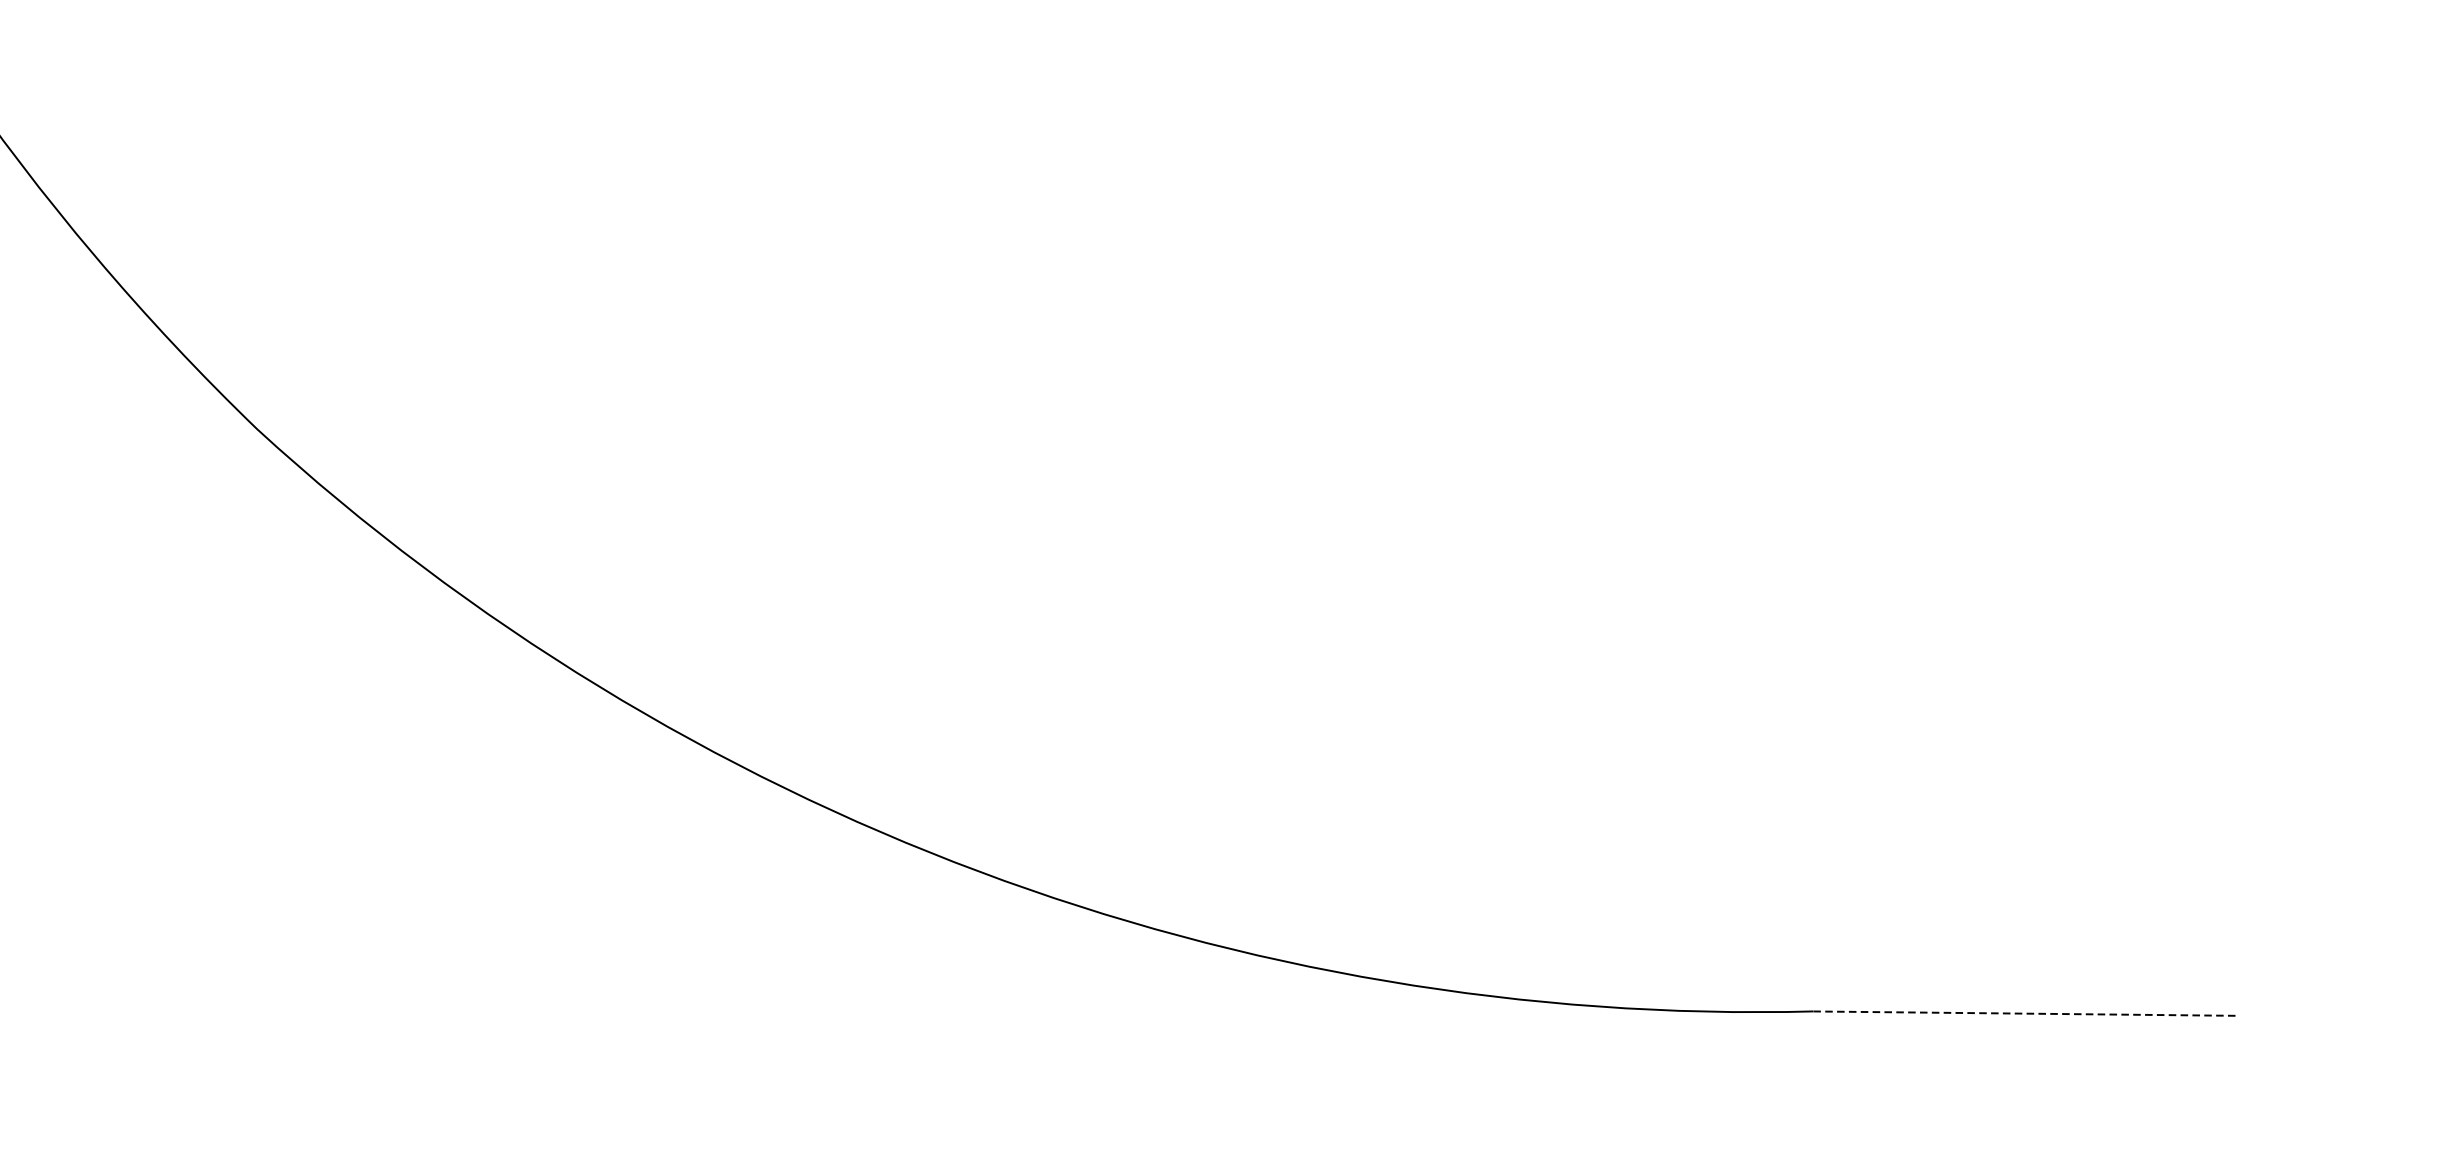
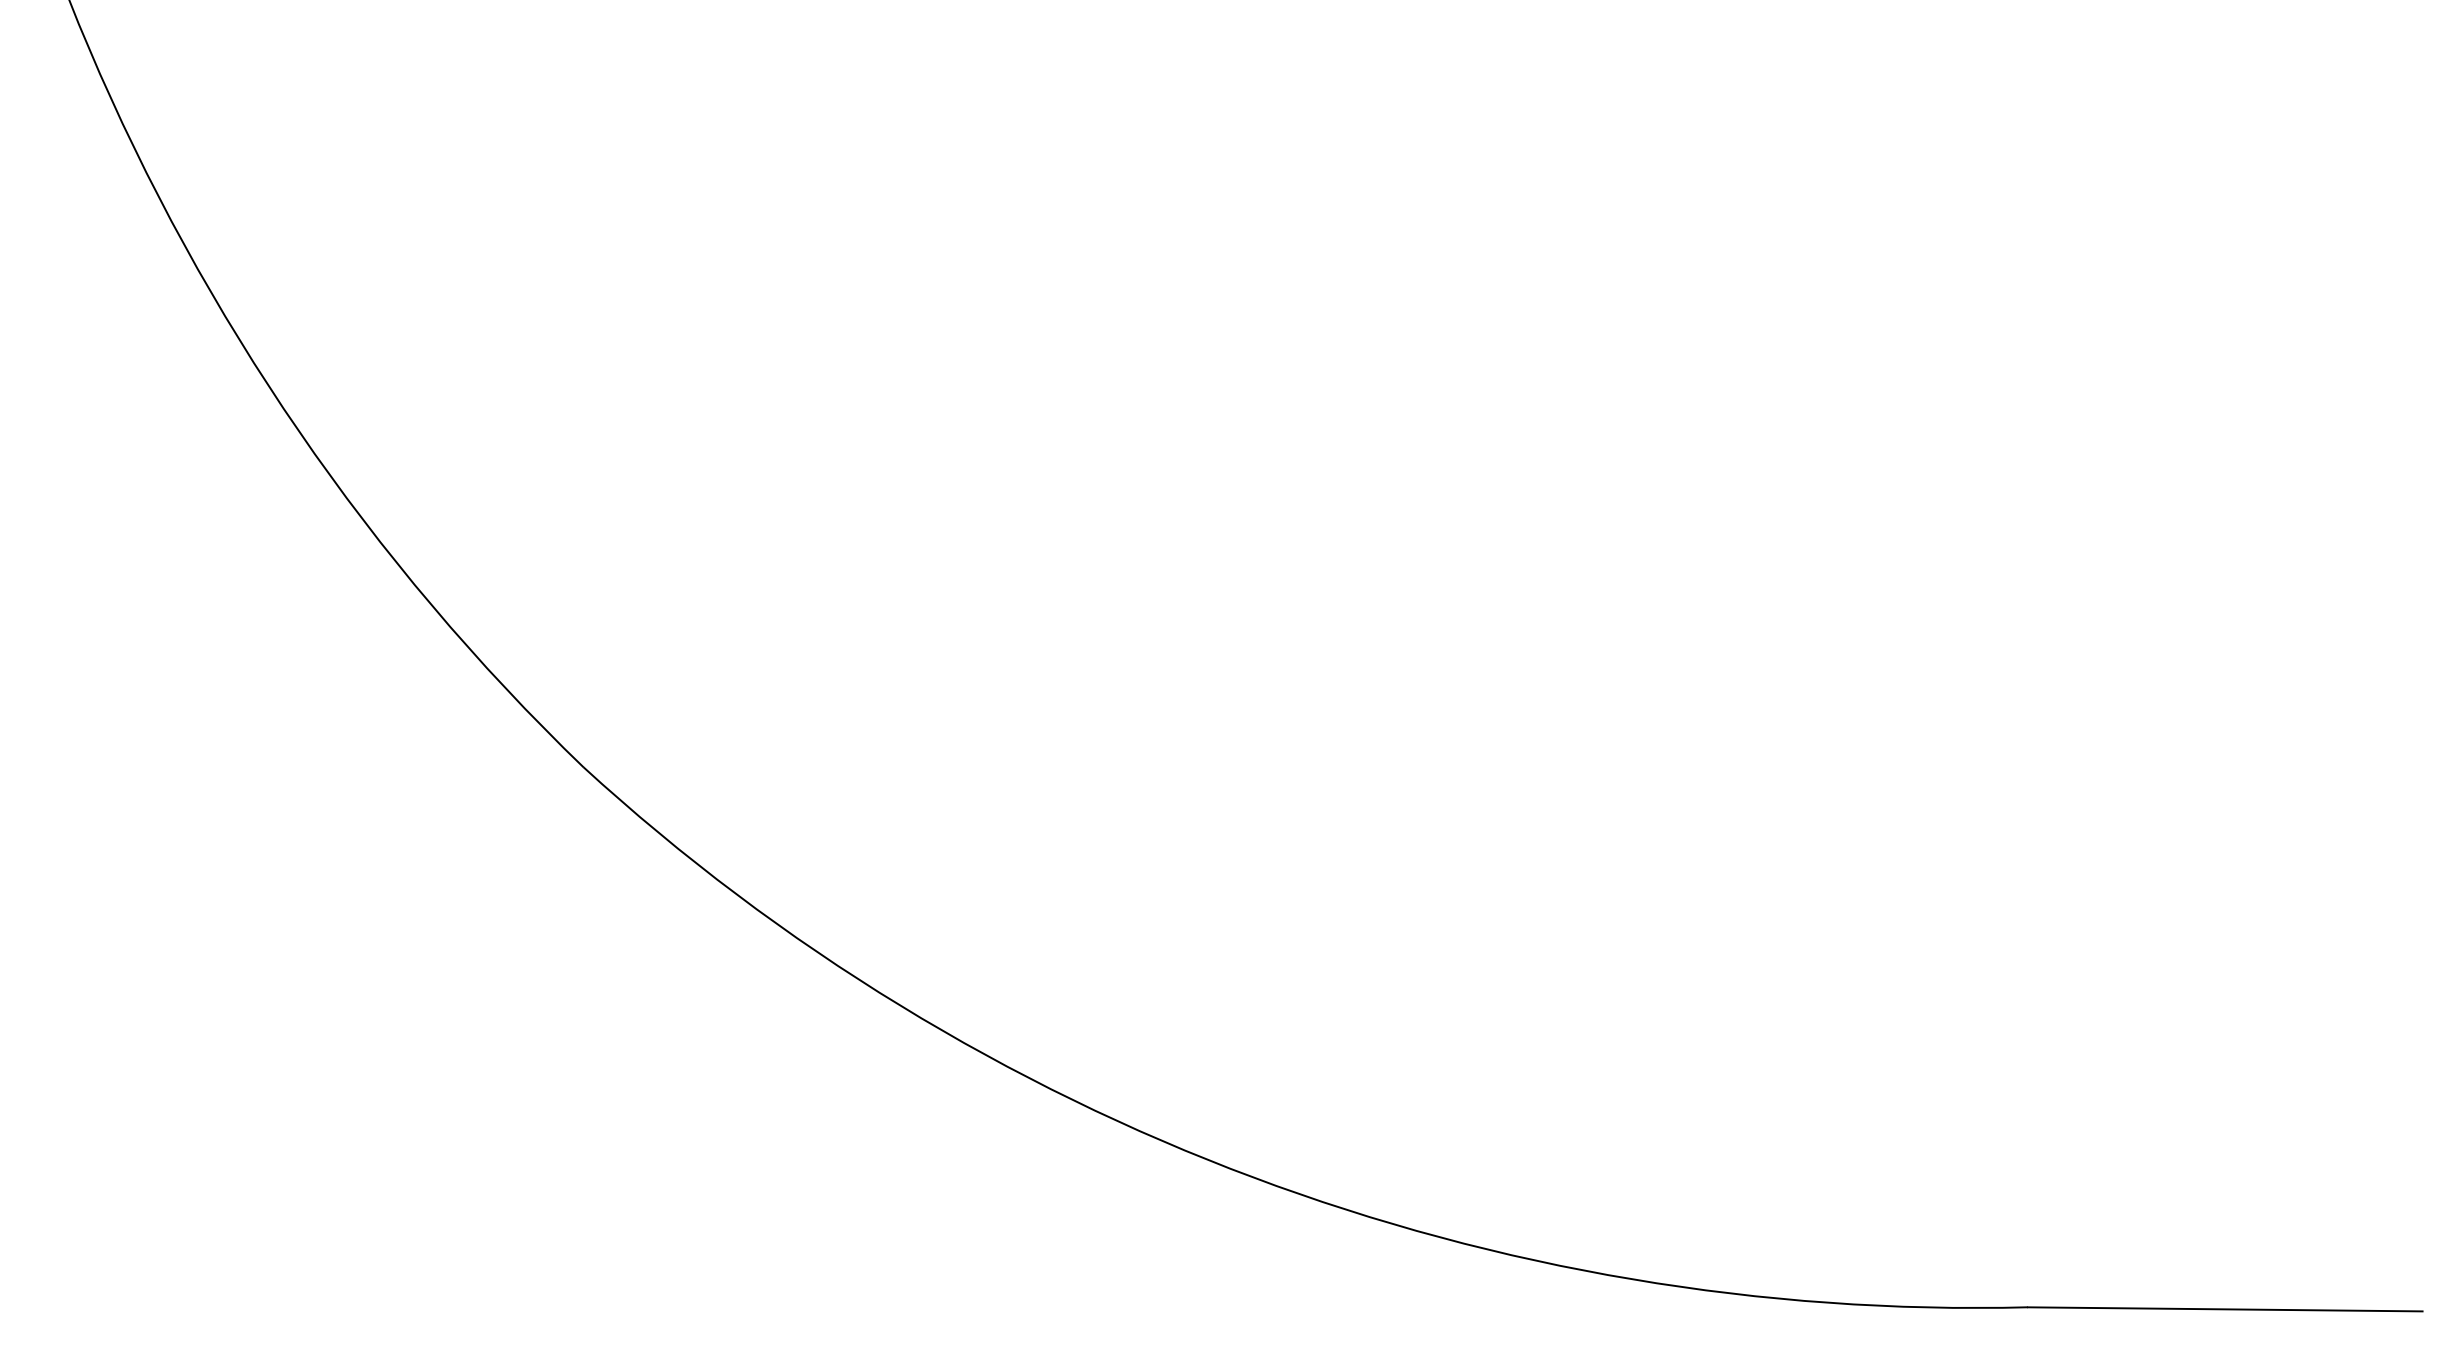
line: (2026, 1013) -> (2225, 1309), dashed -> solid

